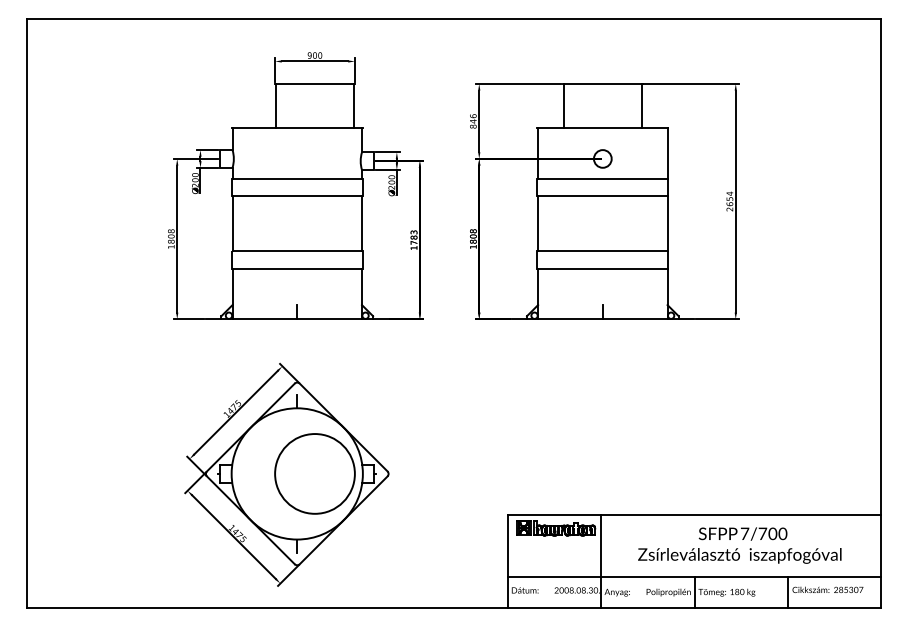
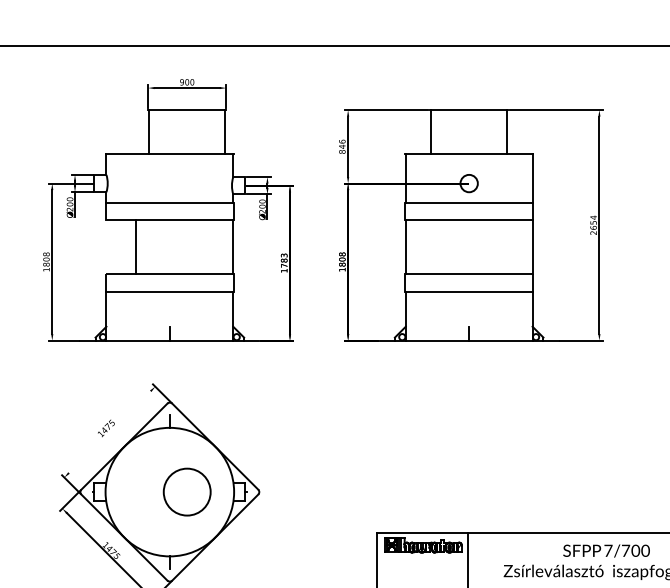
line: (232, 223) -> (135, 246), moved
line: (235, 412) -> (109, 431), removed
circle: (314, 473) -> (186, 491), size x0.6

